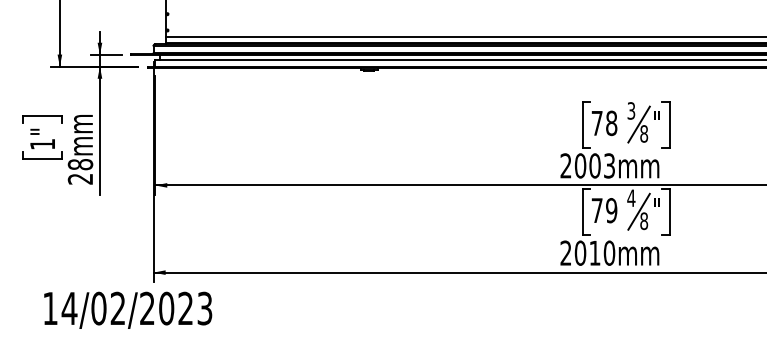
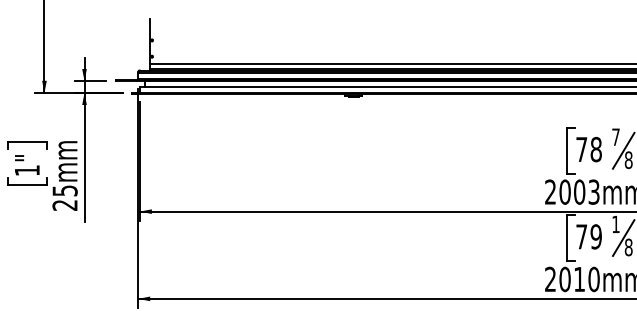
text: (631, 110) -> (616, 136), 3 -> 7
text: (80, 164) -> (65, 190), 28mm -> 25mm
text: (631, 197) -> (616, 223), 4 -> 1

